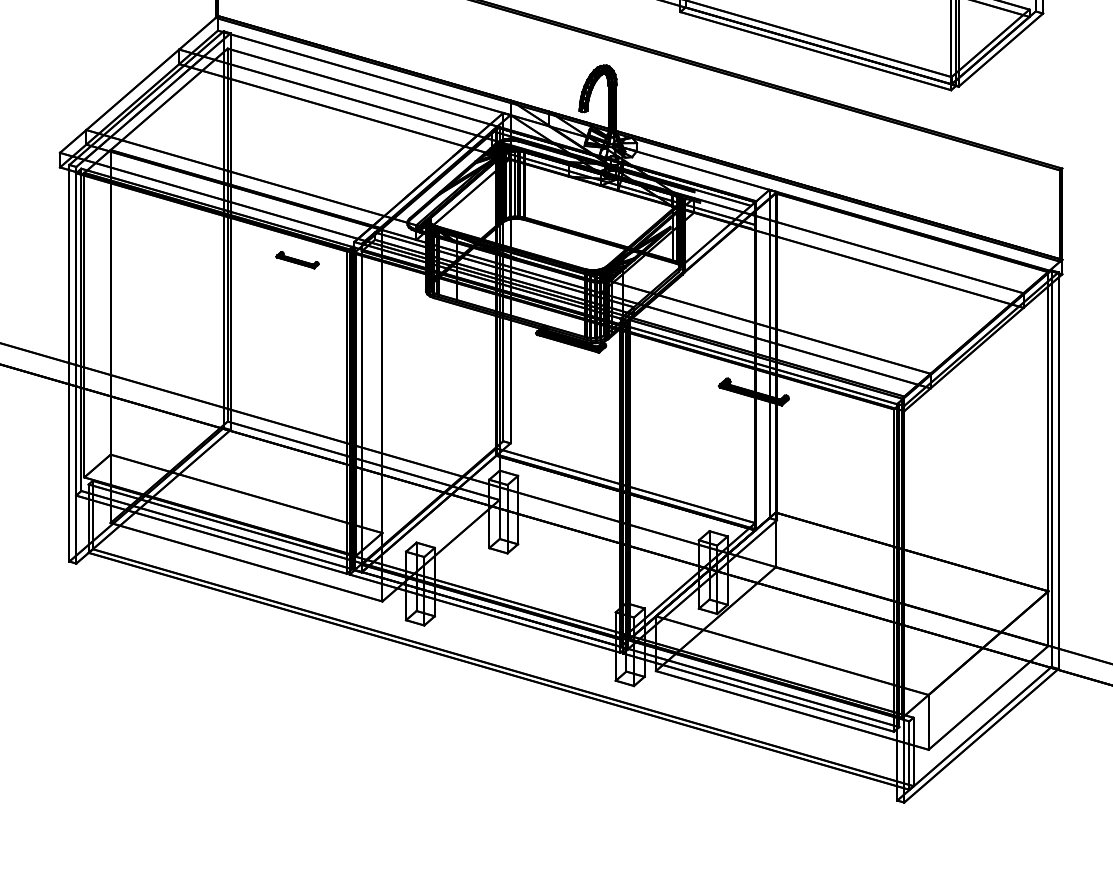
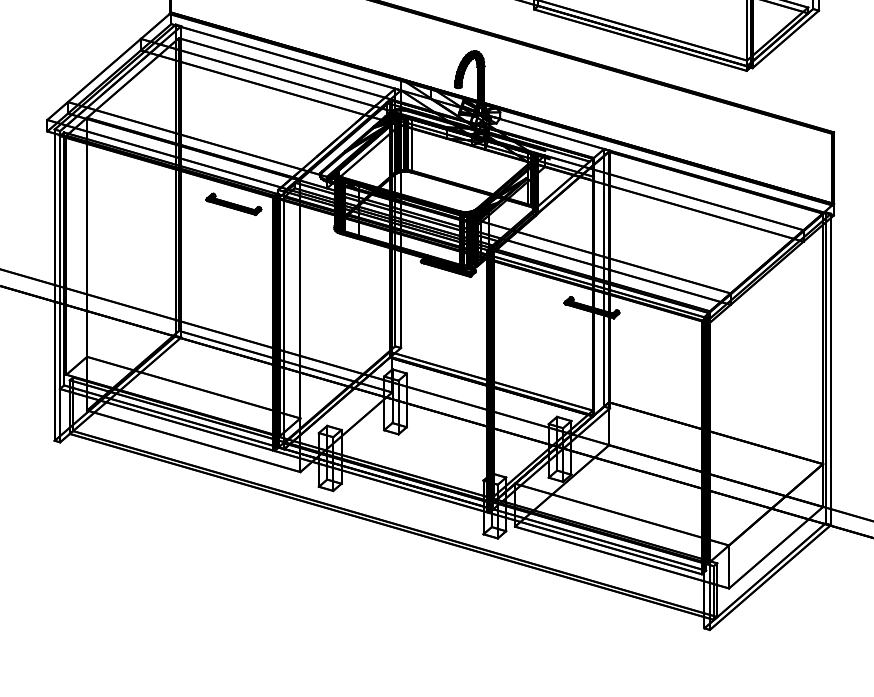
part: (297, 259) -> (233, 203), size x1.67

